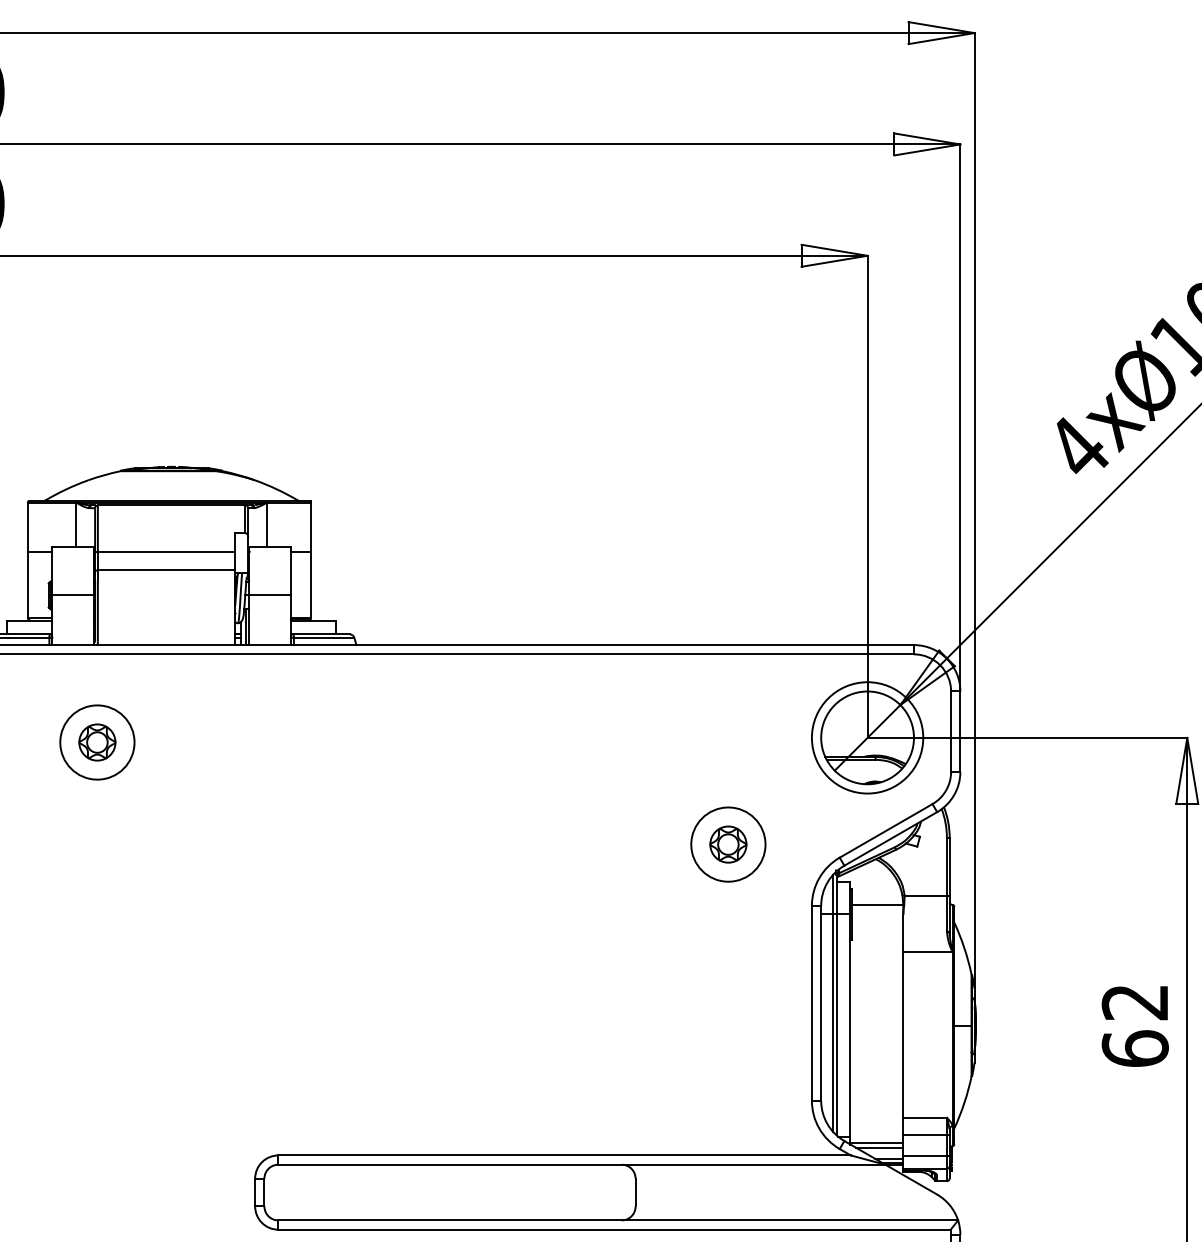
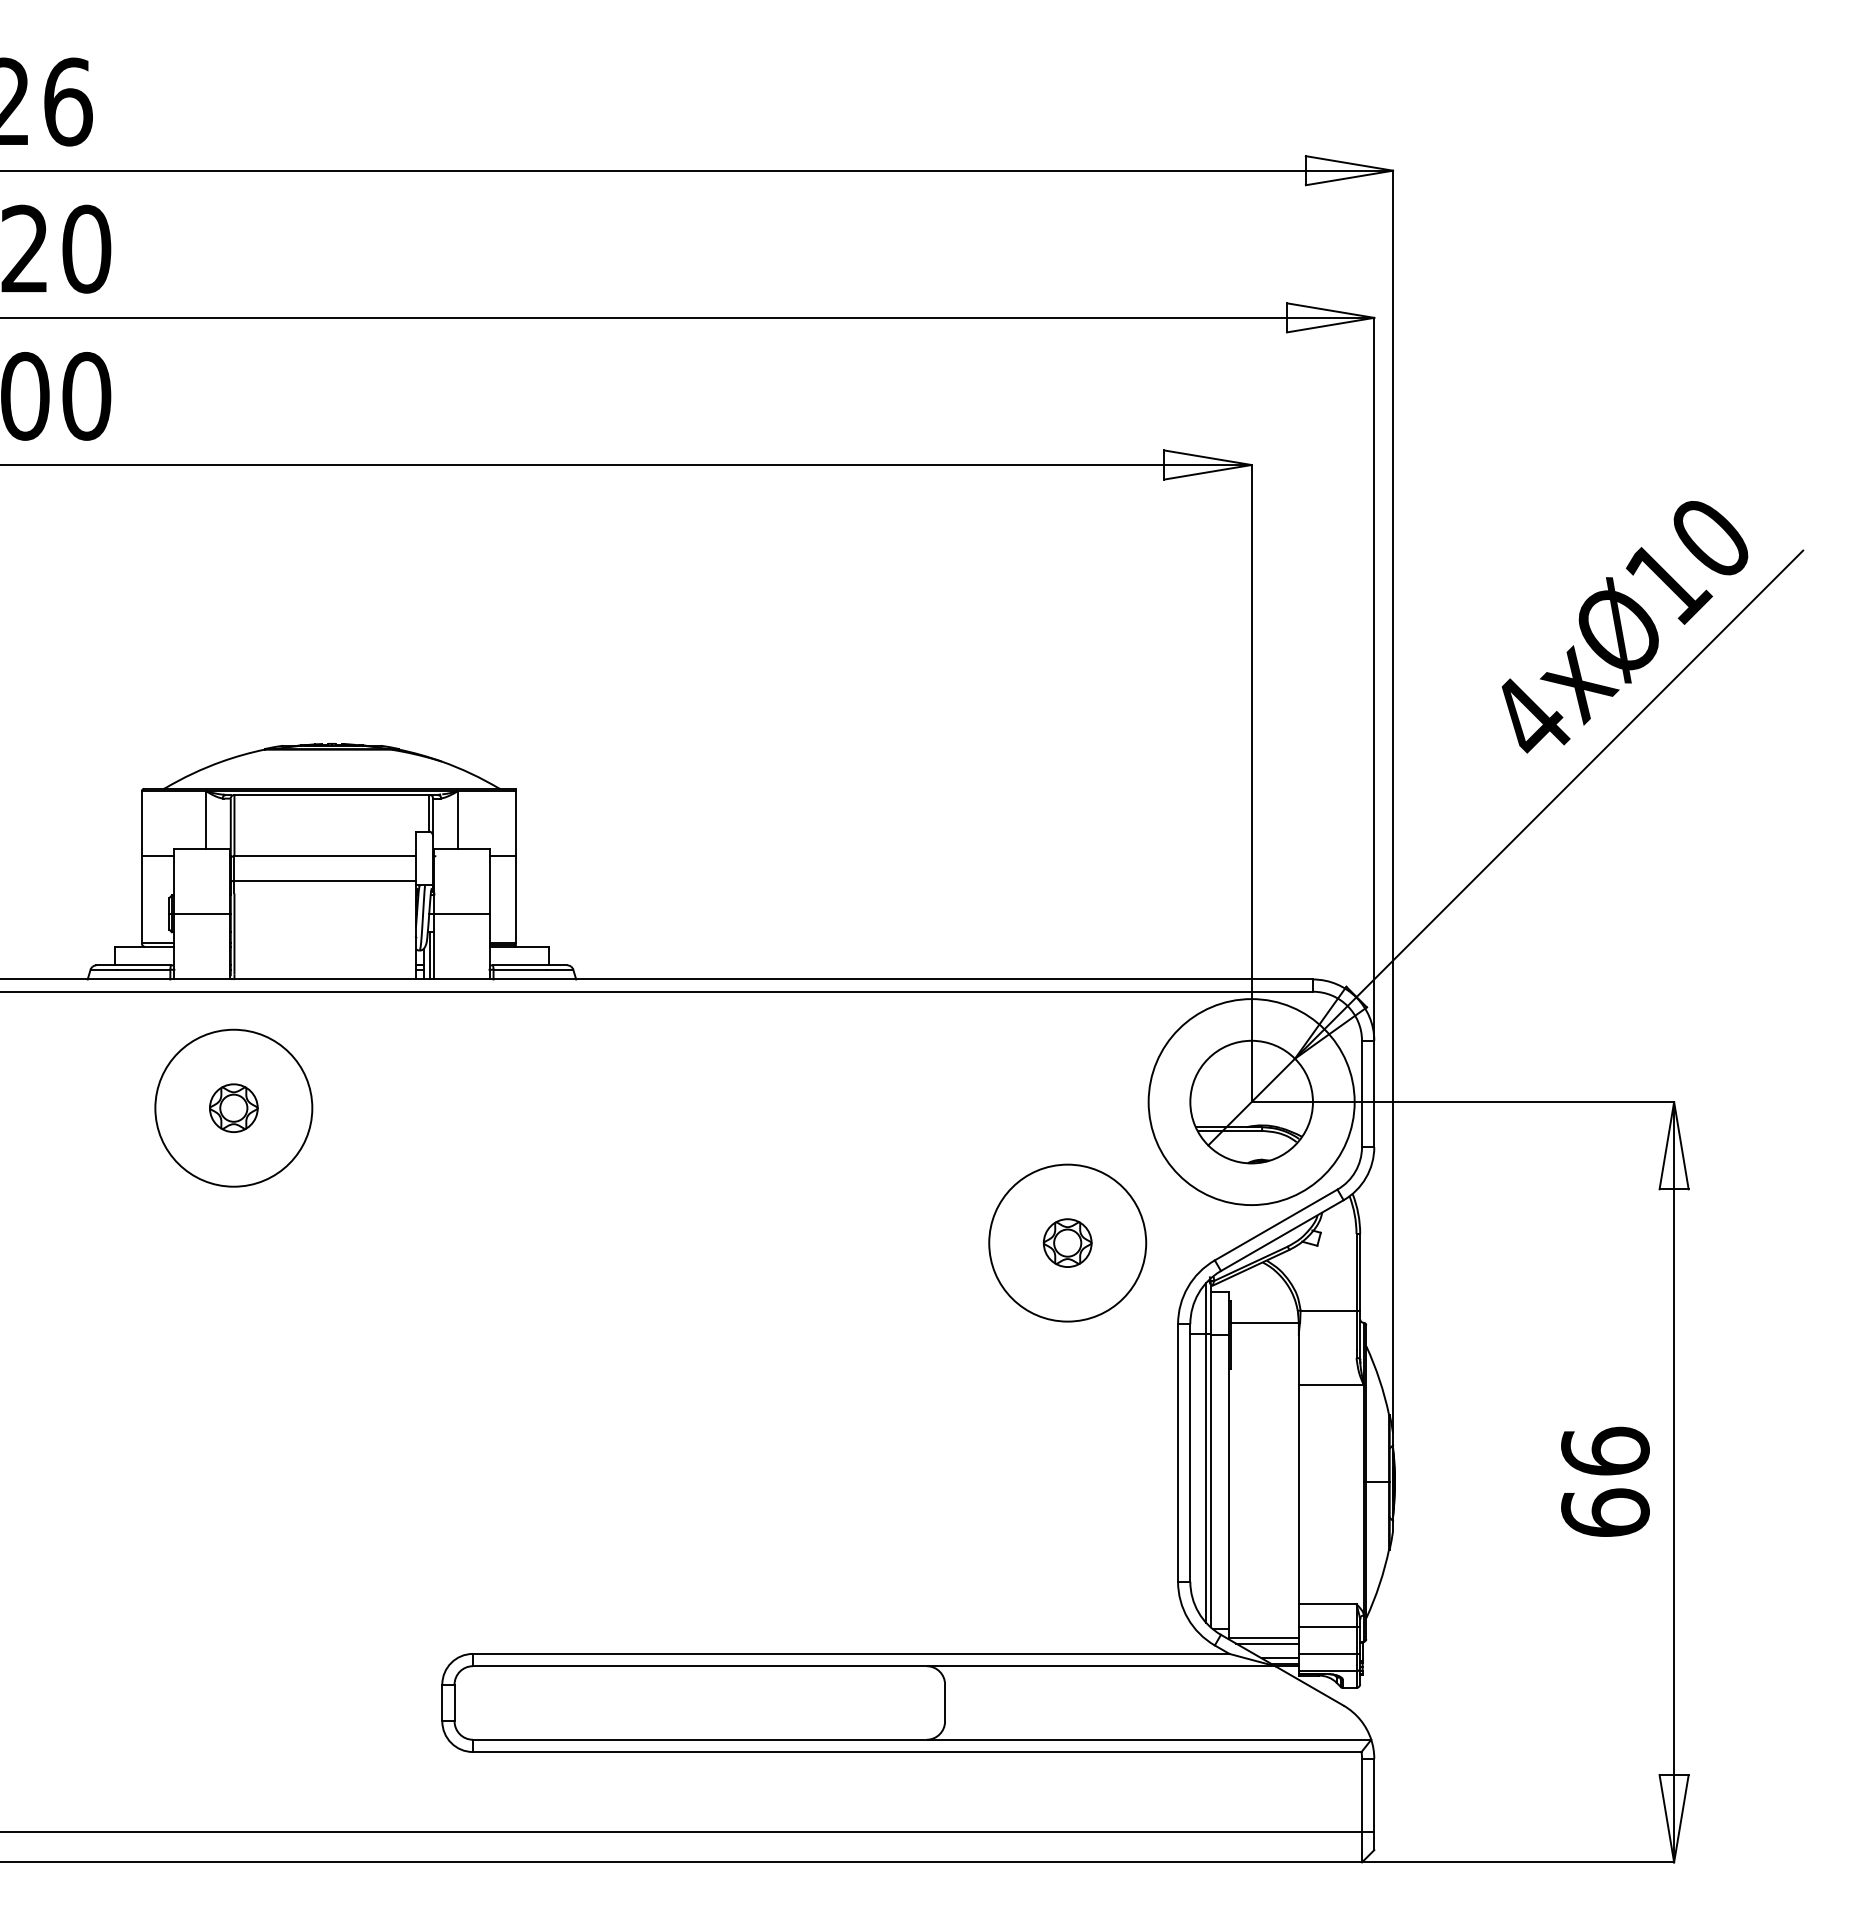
circle: (867, 737) -> (1251, 1101), size x1.4
circle: (97, 742) -> (233, 1108), size x1.6
circle: (728, 844) -> (1067, 1243), size x1.6
text: (1135, 1001) -> (1605, 1450), 62 -> 66

